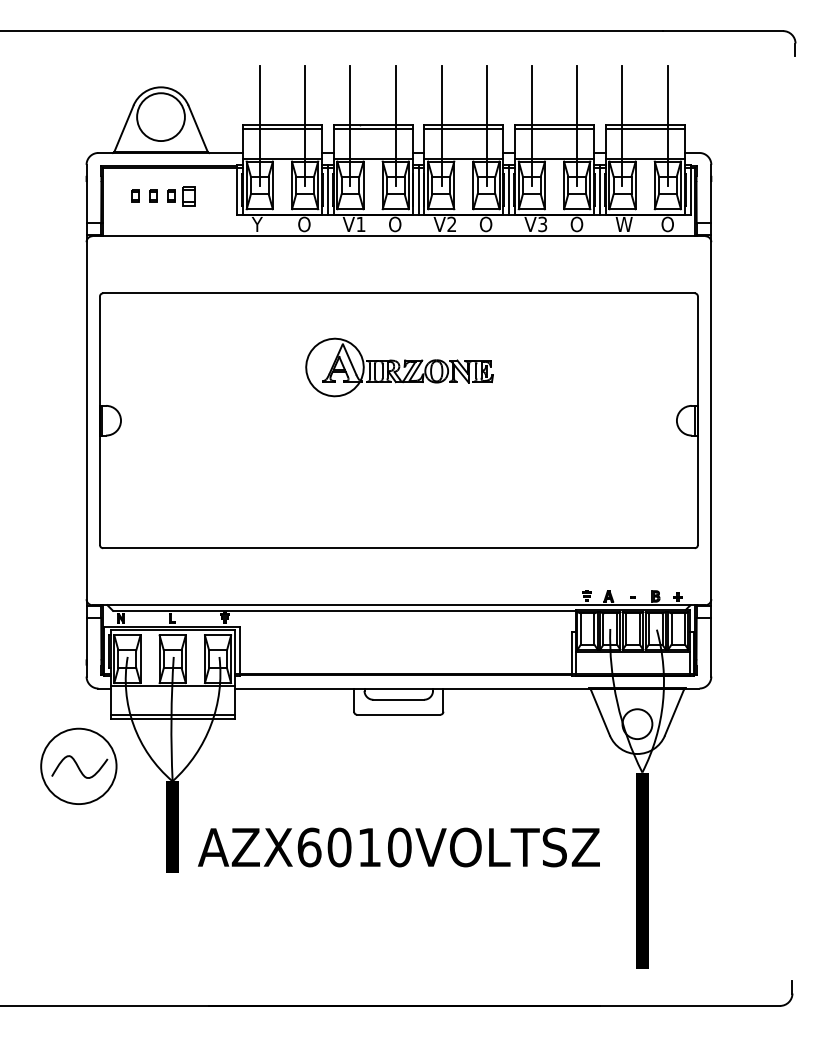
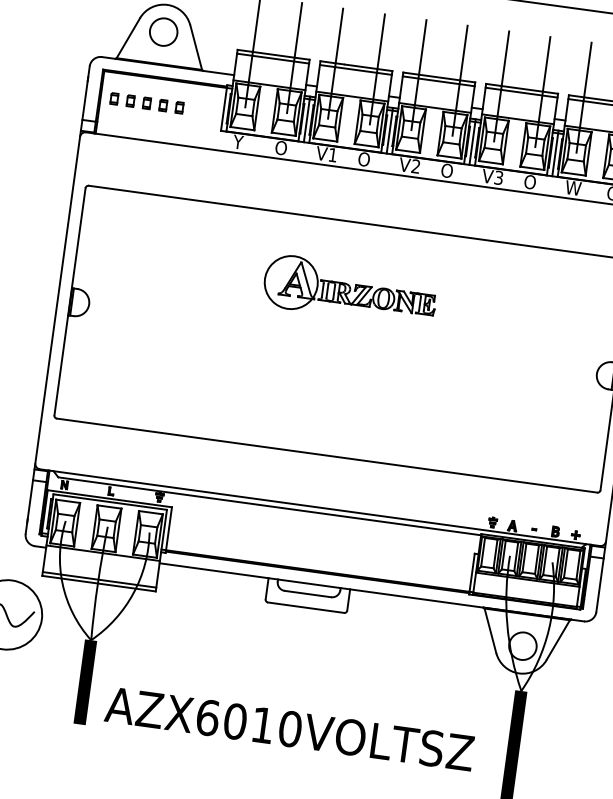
circle: (160, 117) -> (163, 32), size x0.62
part: (117, 195) -> (114, 98), added
part: (189, 195) -> (179, 107), size x0.62

